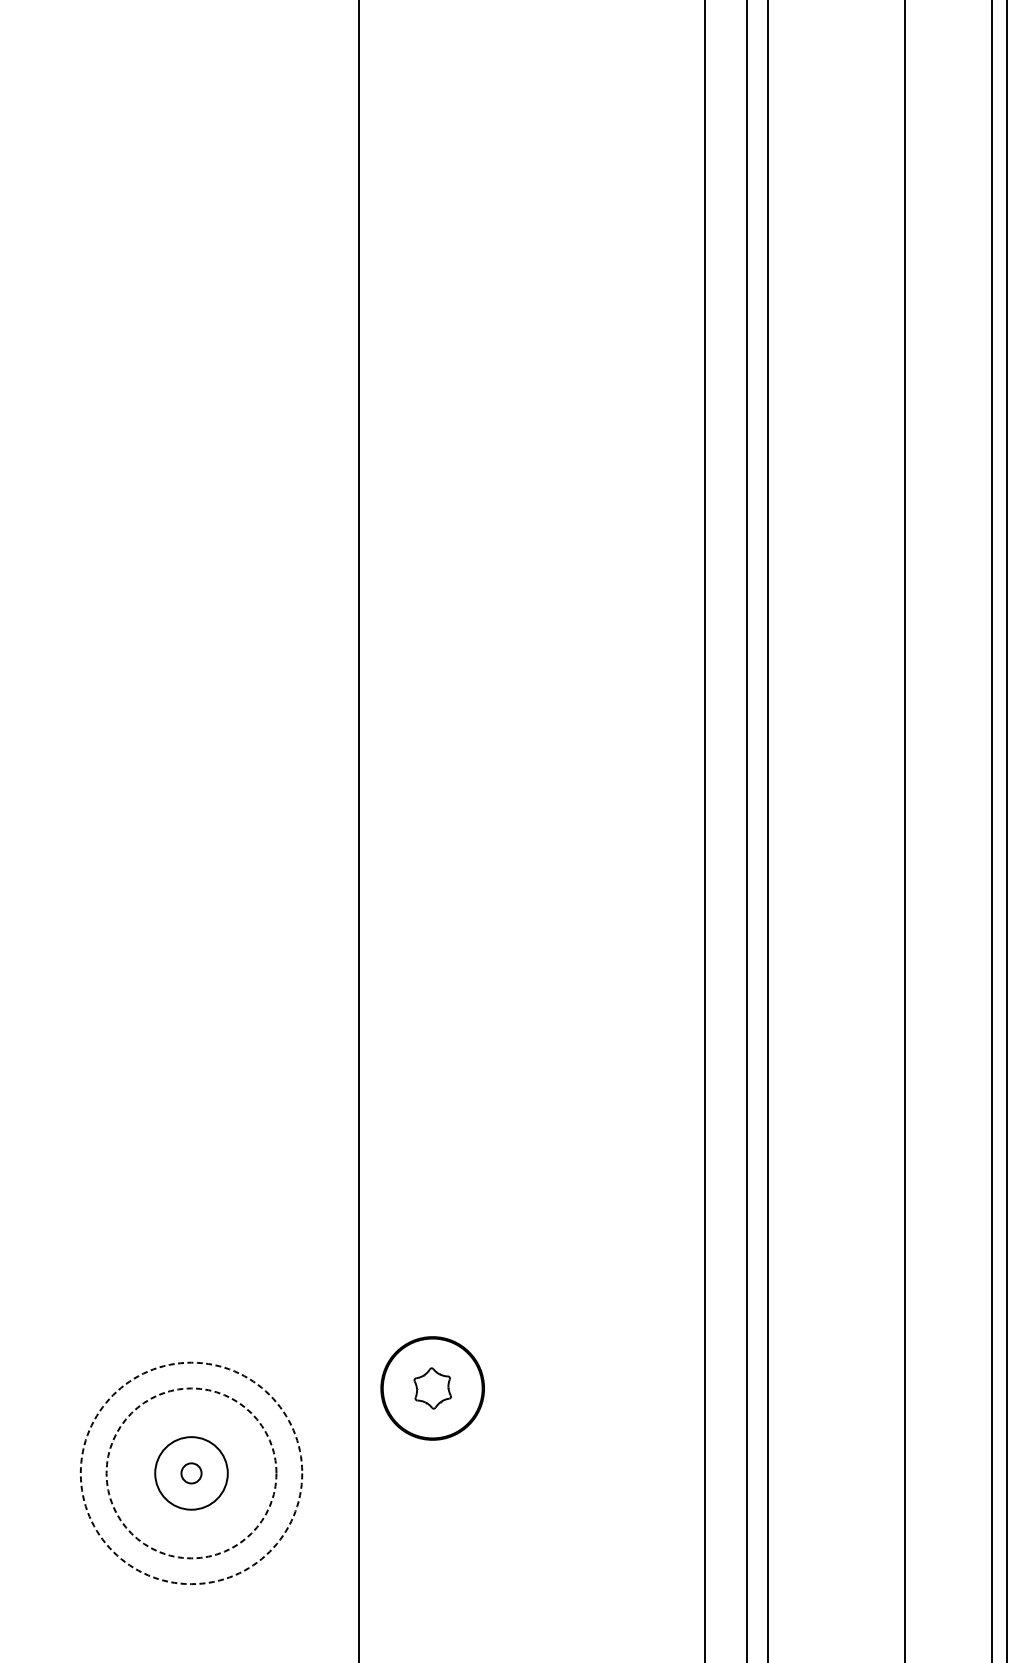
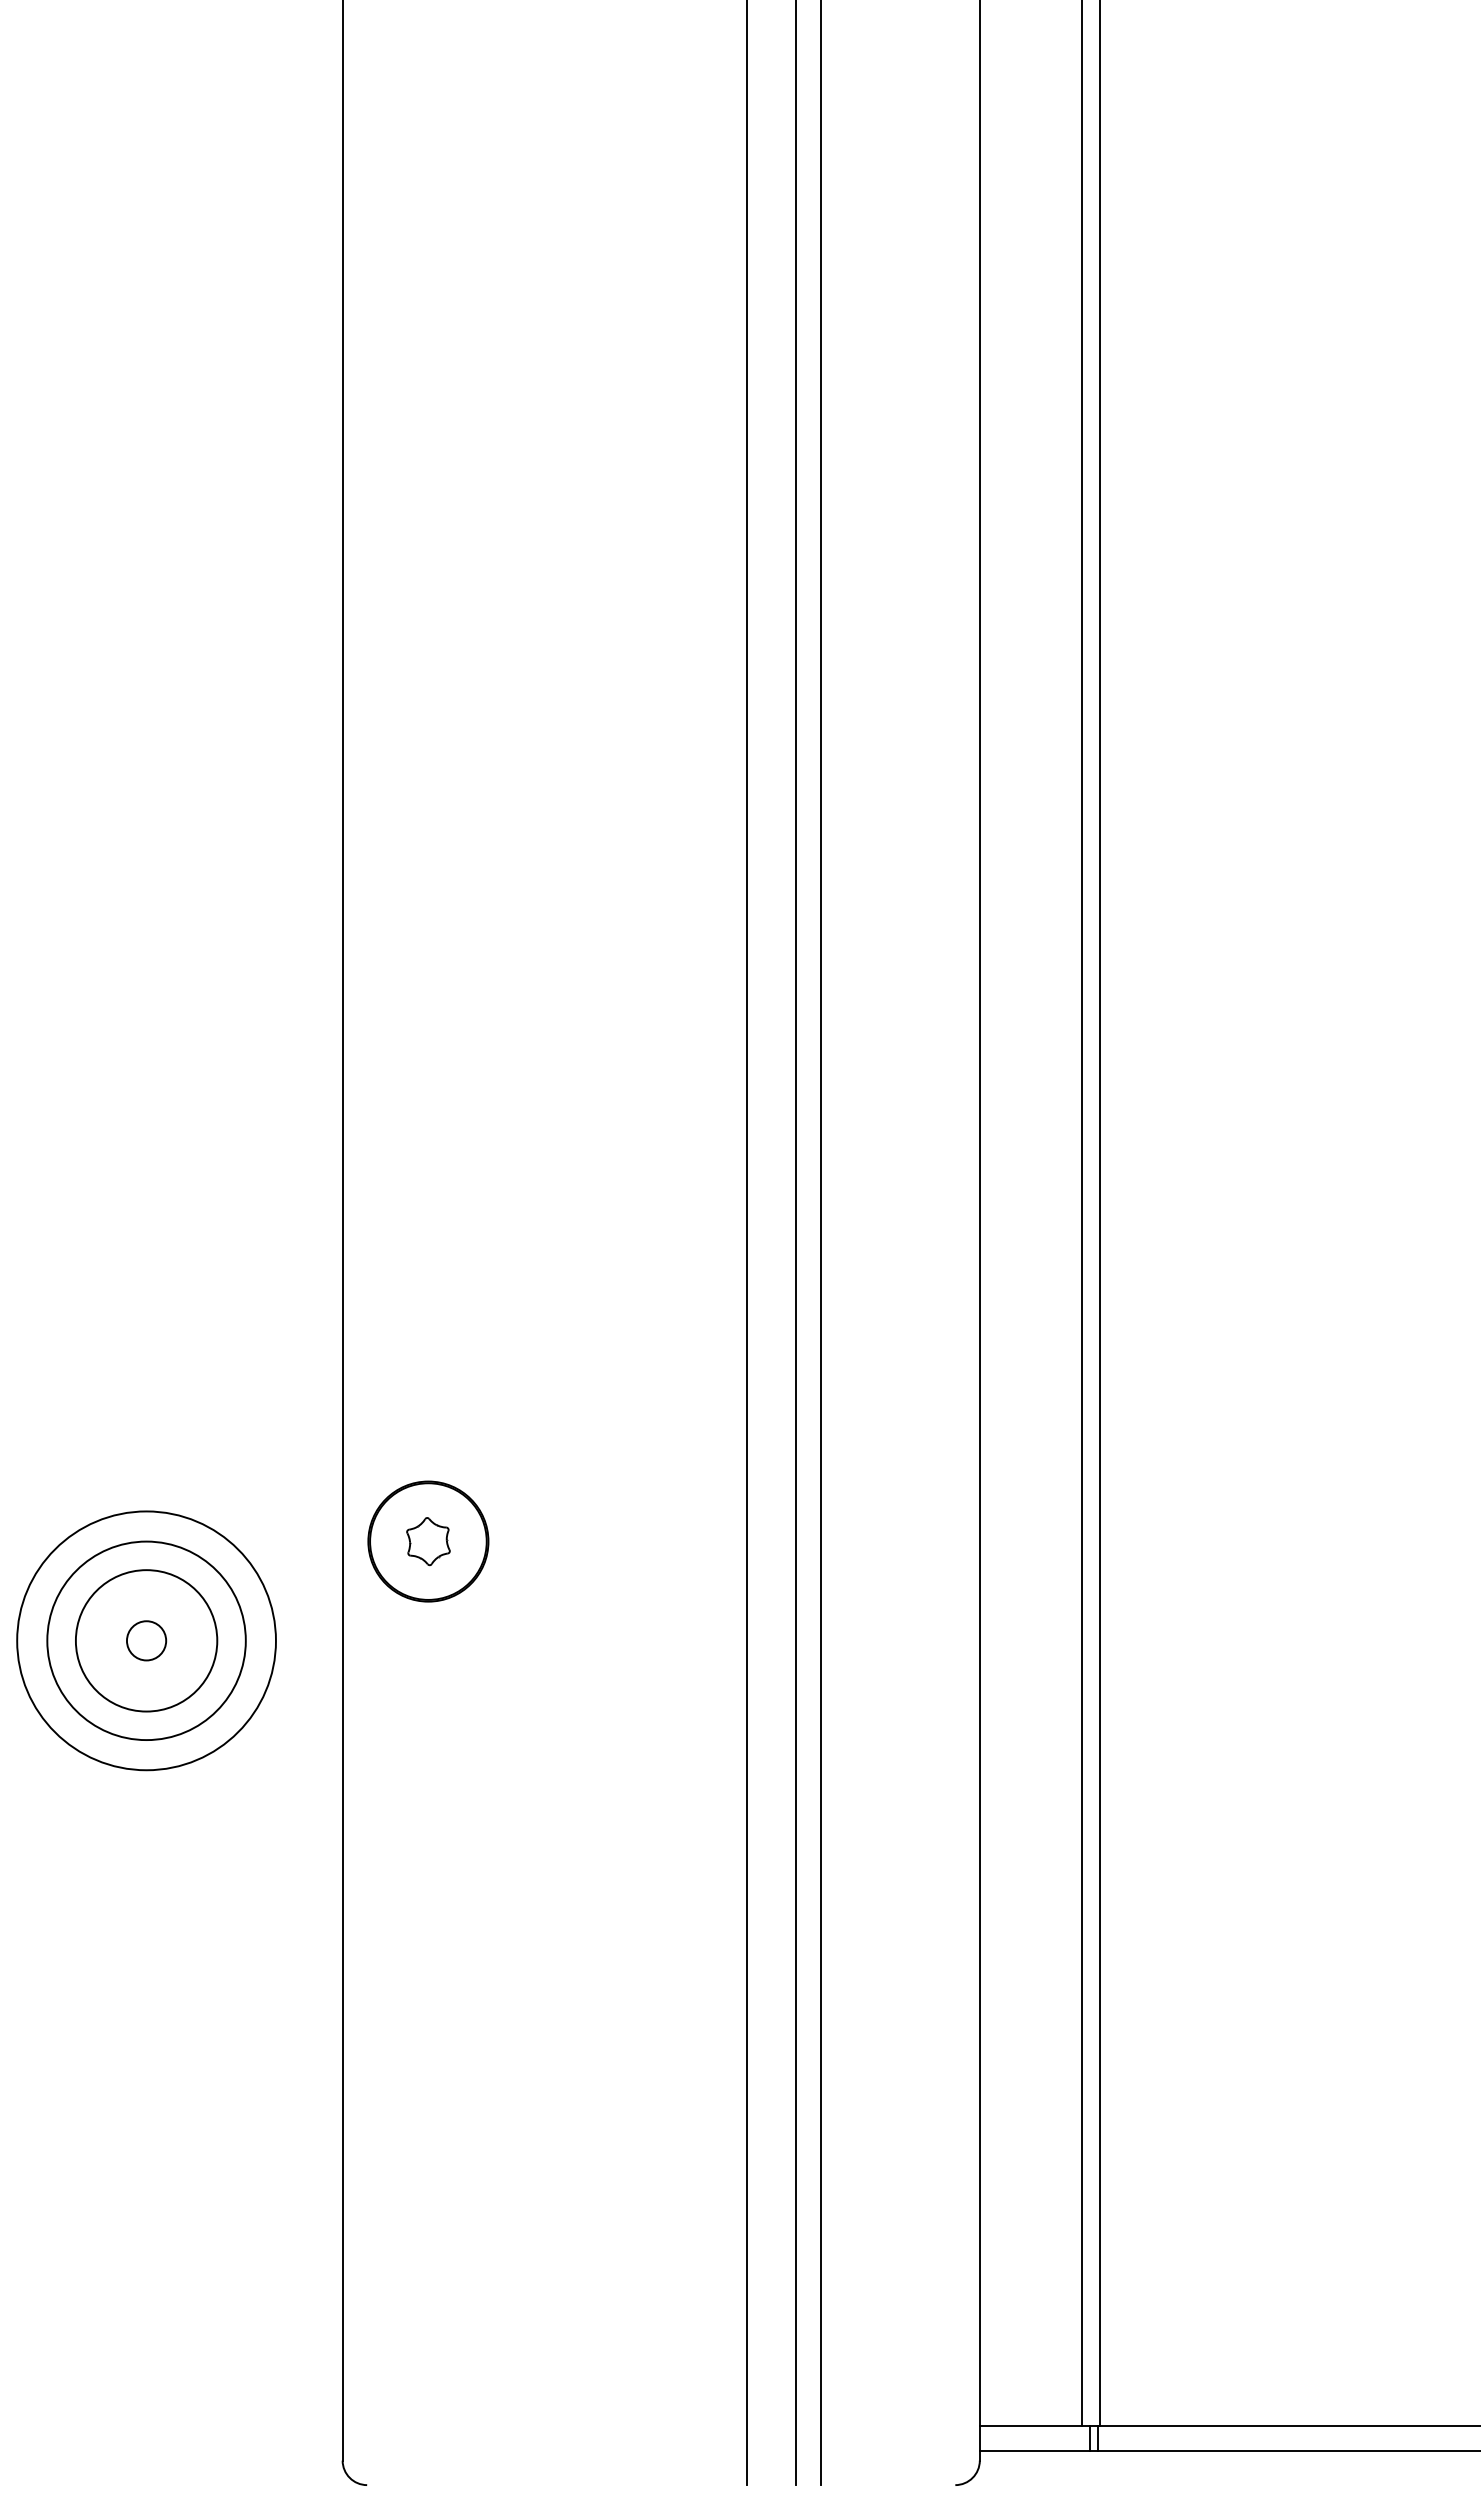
circle: (191, 1473) -> (146, 1640), dashed -> solid
circle: (191, 1473) -> (146, 1640), dashed -> solid
circle: (191, 1473) -> (146, 1640), size x1.67
circle: (191, 1473) -> (146, 1640), size x1.67

